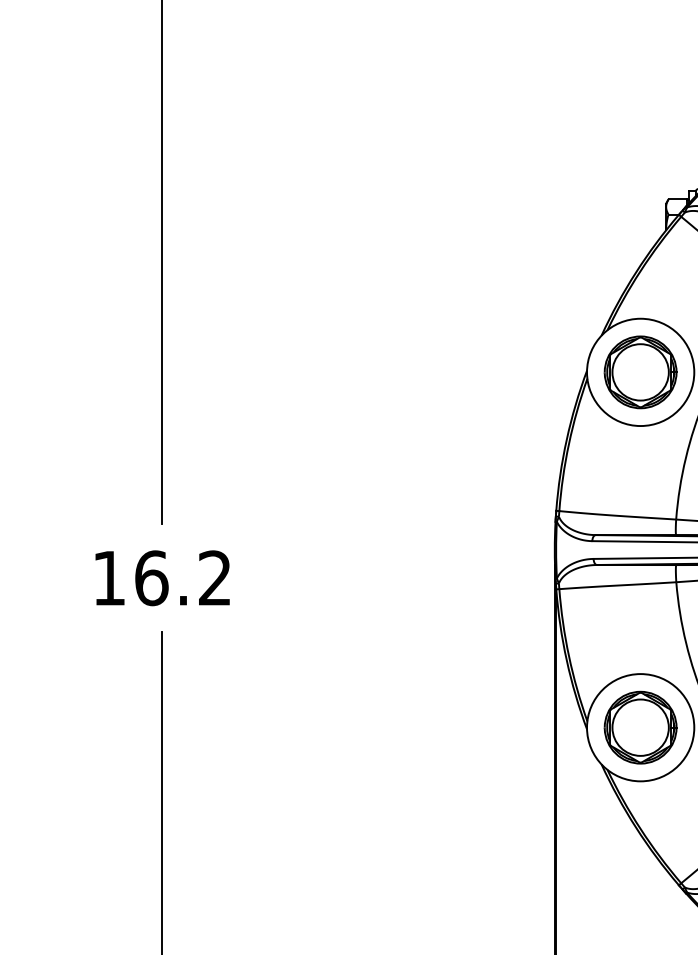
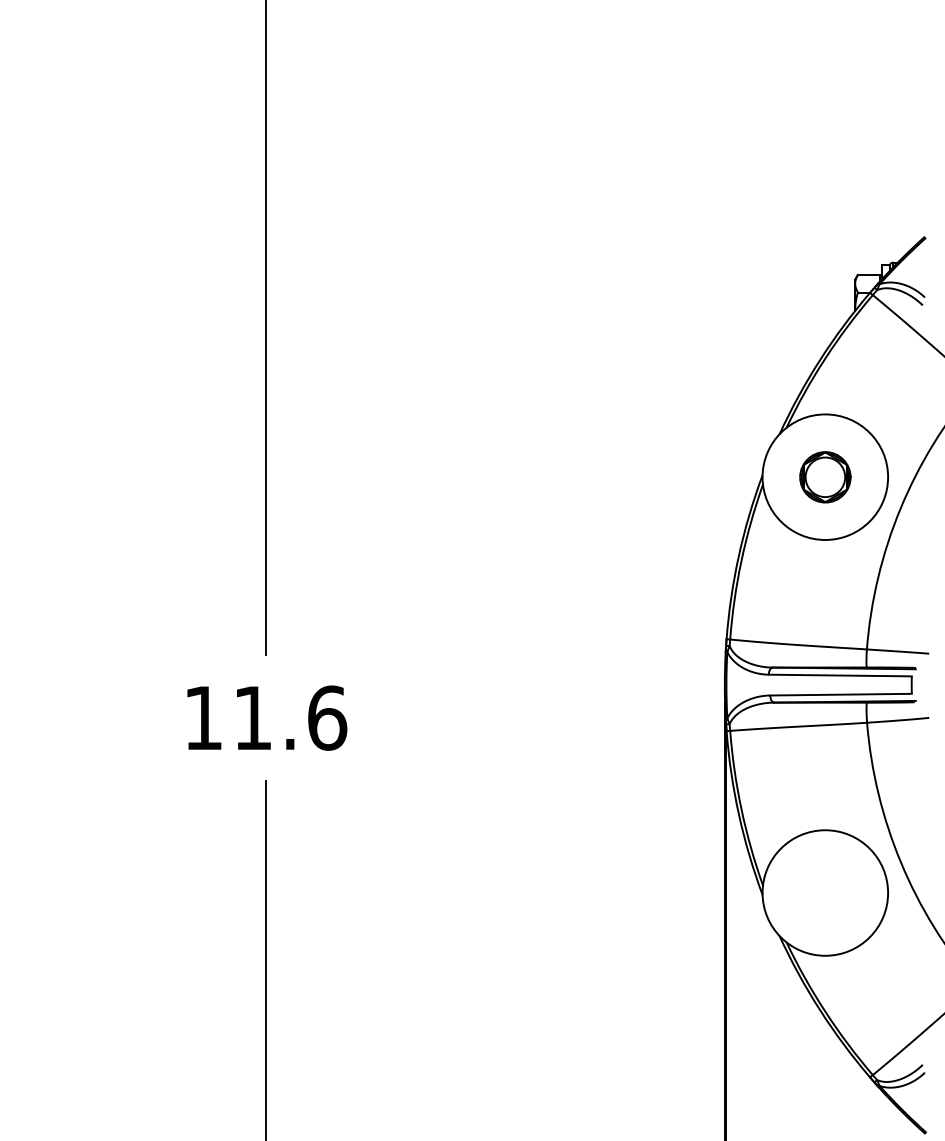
part: (640, 372) -> (825, 477), size x0.6
text: (183, 577) -> (290, 717), 16.2 -> 11.6
part: (640, 727) -> (825, 892), removed

